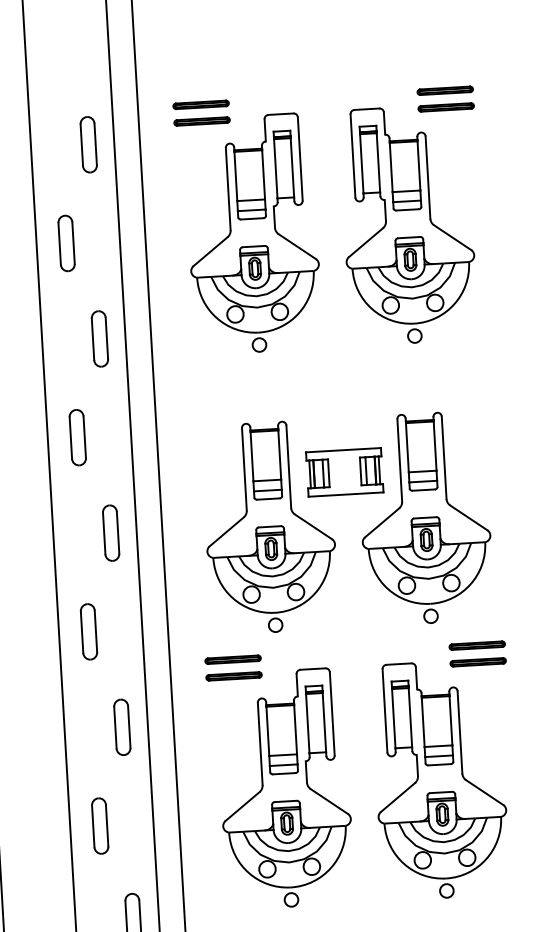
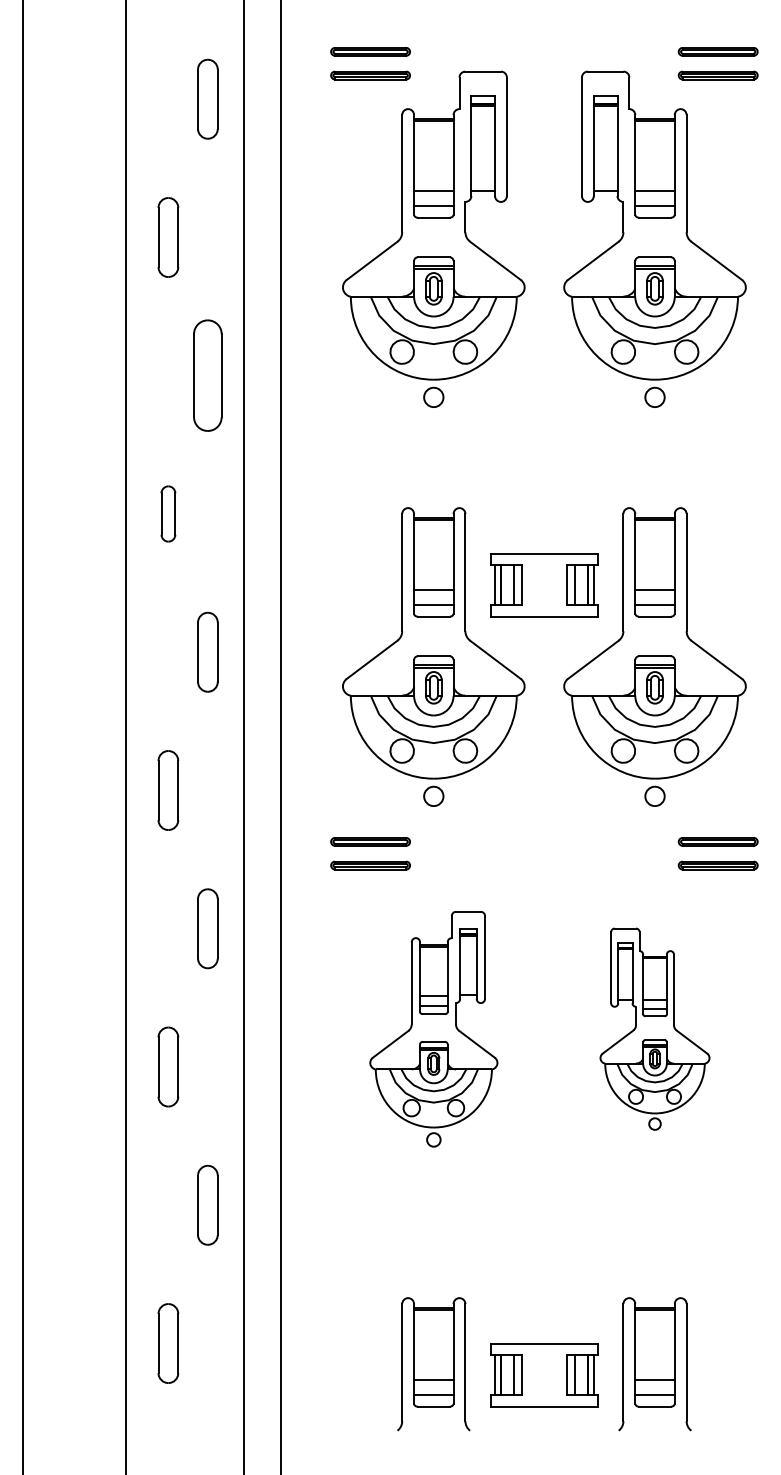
part: (99, 338) -> (207, 375), size x1.4
part: (77, 437) -> (168, 513), size x0.7
part: (440, 779) -> (654, 1028), size x0.6
part: (284, 788) -> (433, 1028), size x0.7

